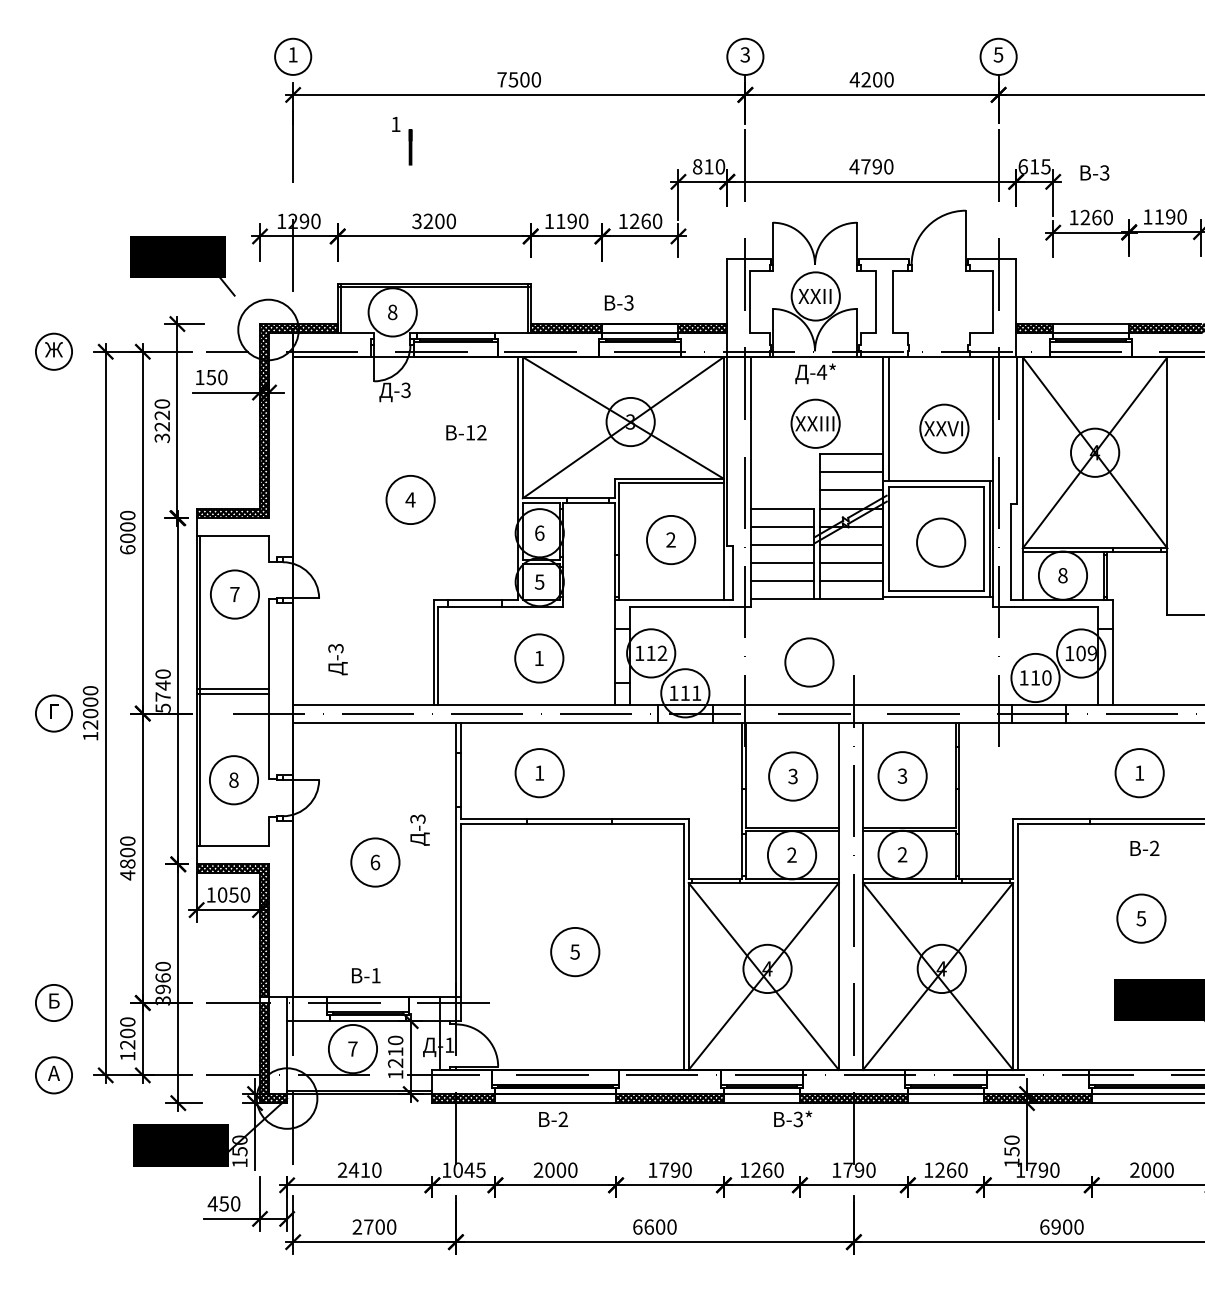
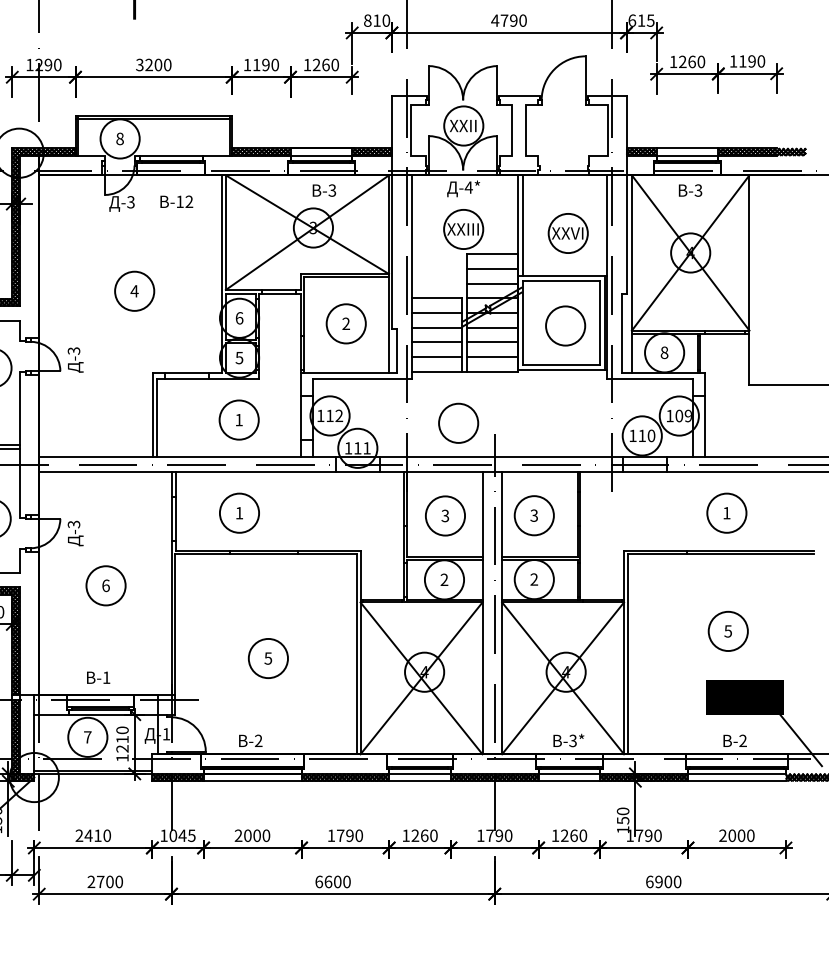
text: (1094, 172) -> (690, 190), moved
text: (618, 302) -> (323, 190), moved
text: (466, 432) -> (176, 201), moved
text: (337, 659) -> (75, 359), moved
text: (419, 829) -> (75, 532), moved
text: (1144, 847) -> (734, 740), moved
text: (553, 1118) -> (250, 740), moved
text: (793, 1118) -> (569, 740), moved

